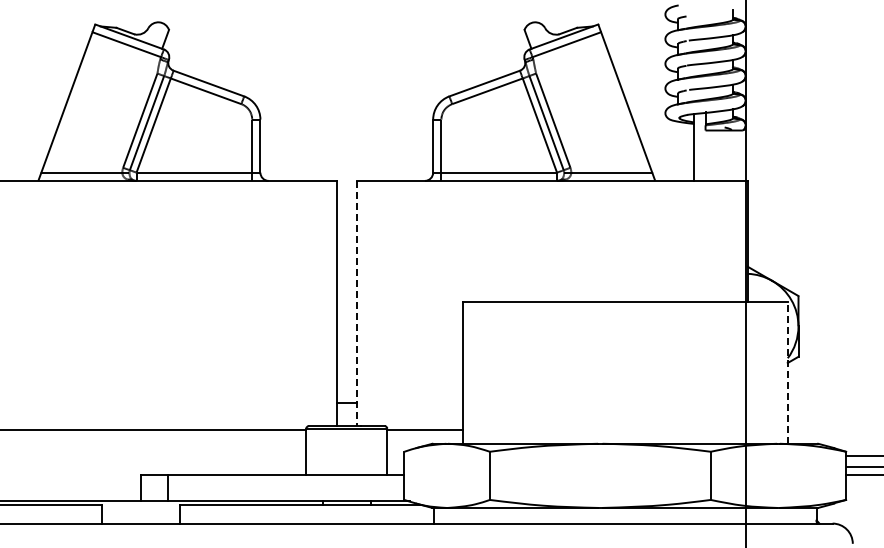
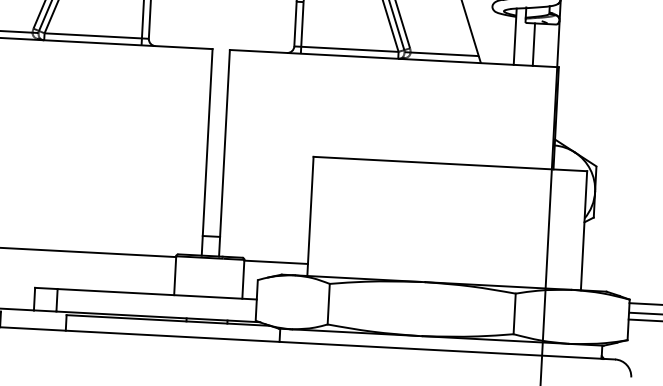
line: (716, 155) -> (533, 44), added
line: (357, 303) -> (224, 153), dashed -> solid
line: (787, 373) -> (583, 231), dashed -> solid

